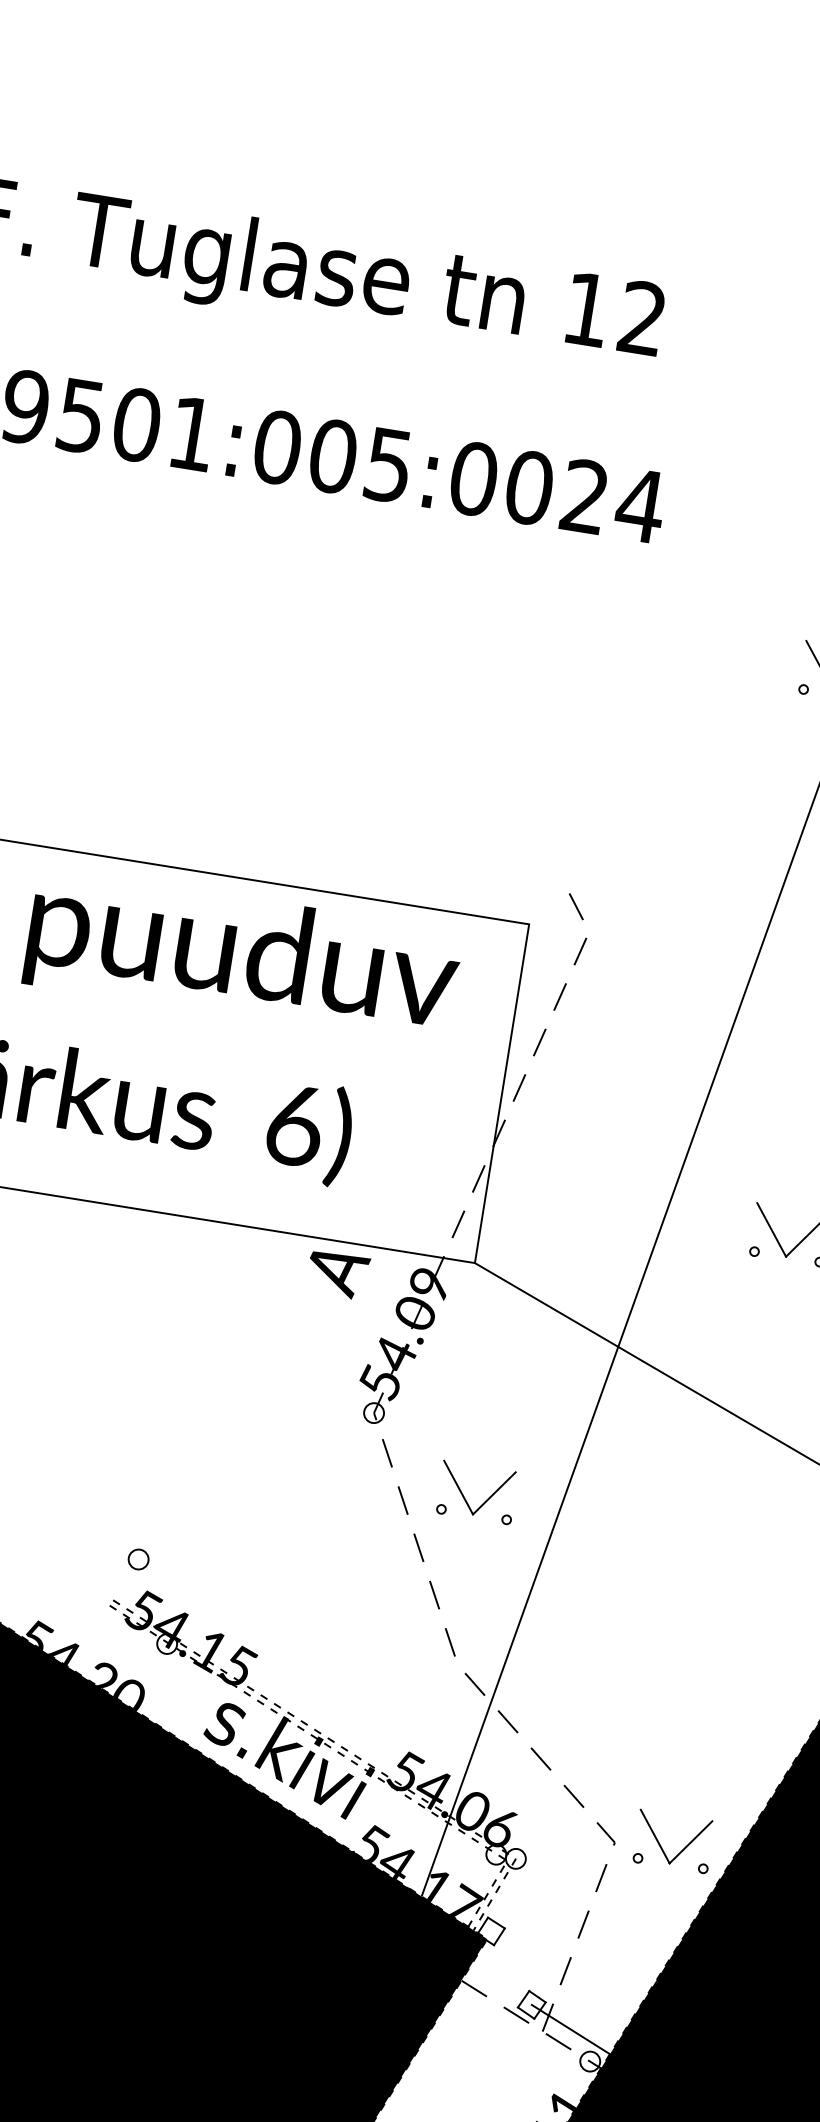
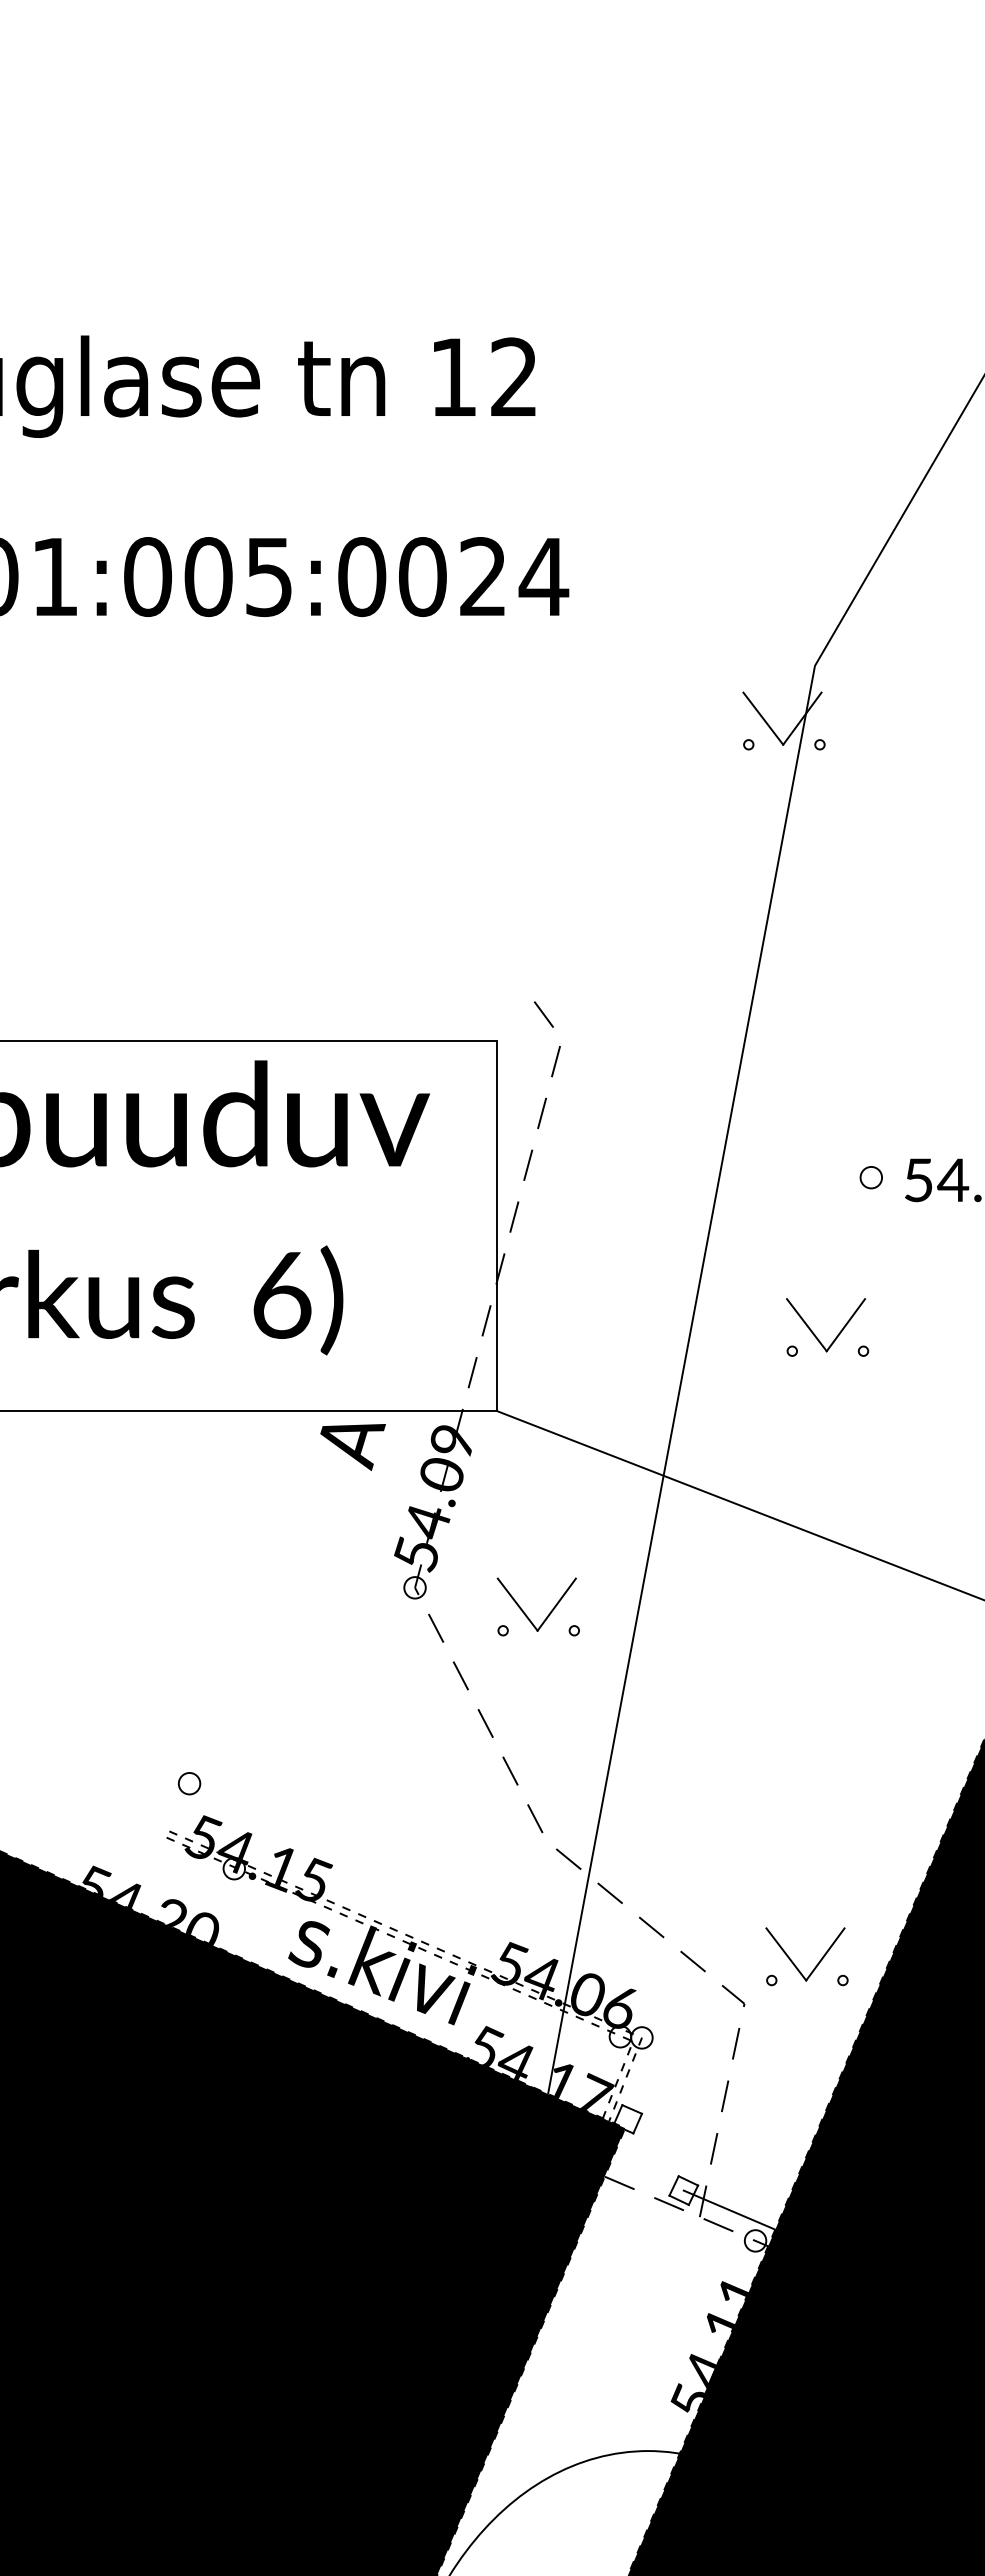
part: (486, 1499) -> (549, 1612), moved
part: (681, 1850) -> (816, 1964), moved

